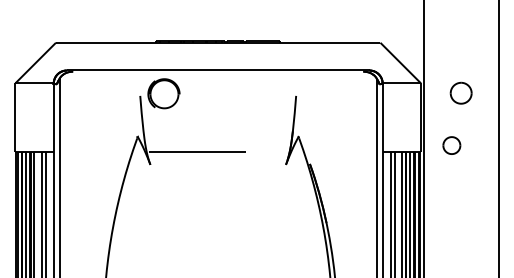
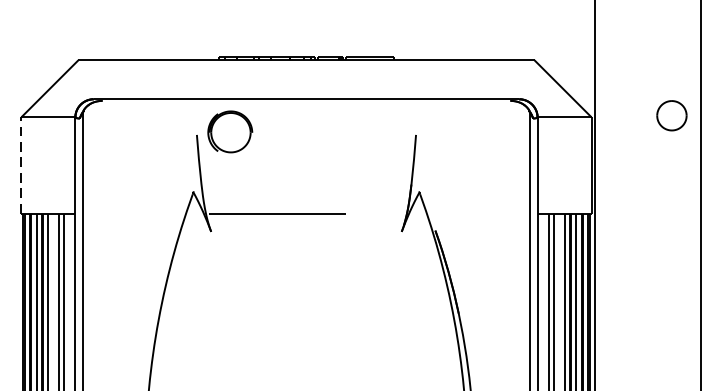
part: (460, 92) -> (670, 114), moved
line: (15, 117) -> (21, 165), solid -> dashed
part: (451, 145) -> (634, 204), removed

